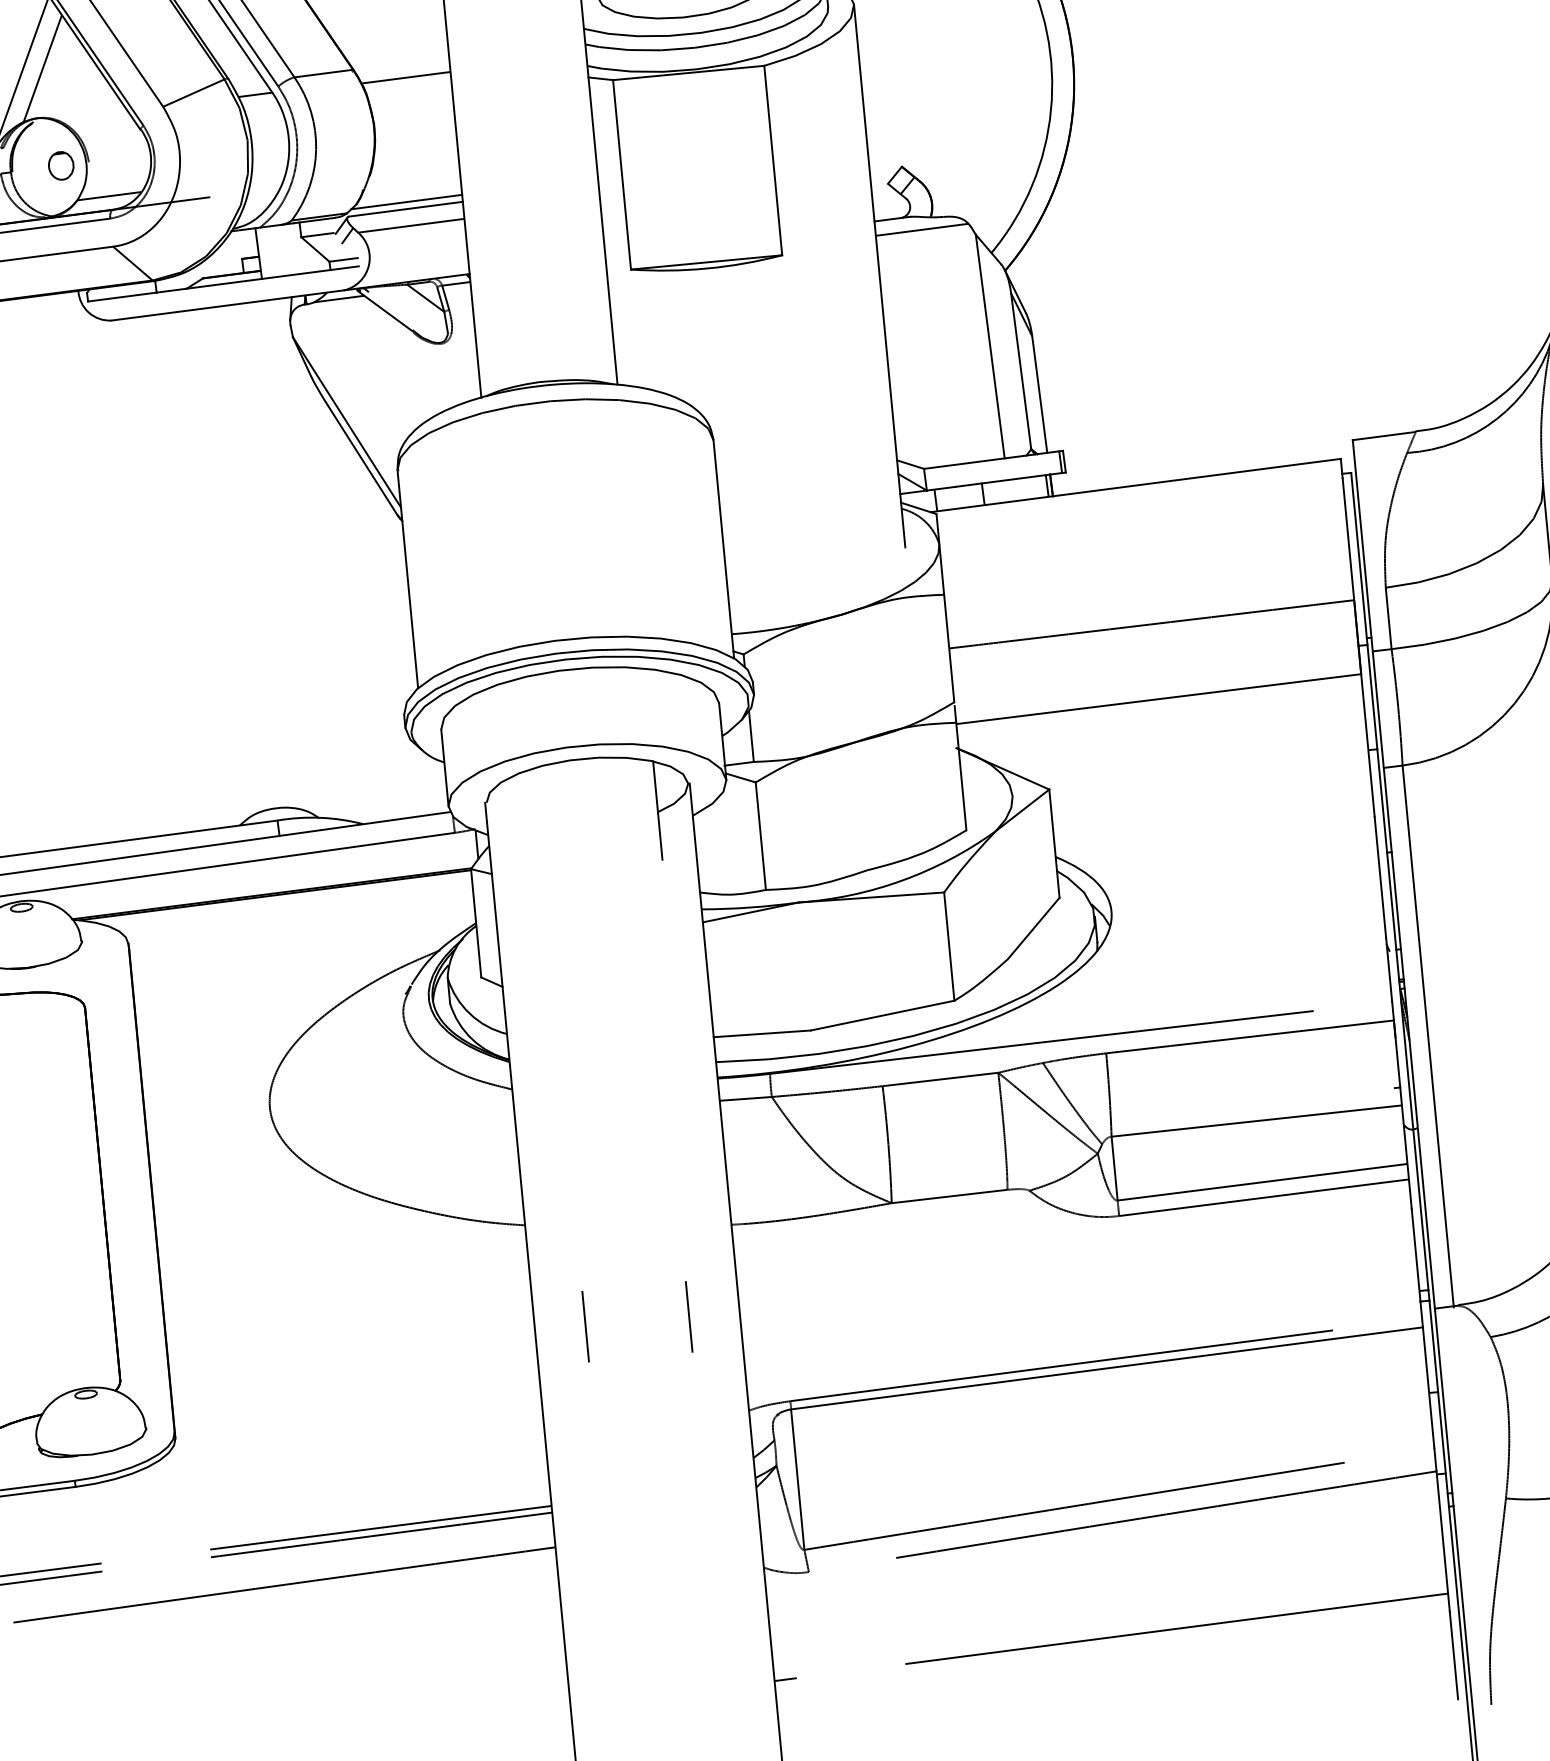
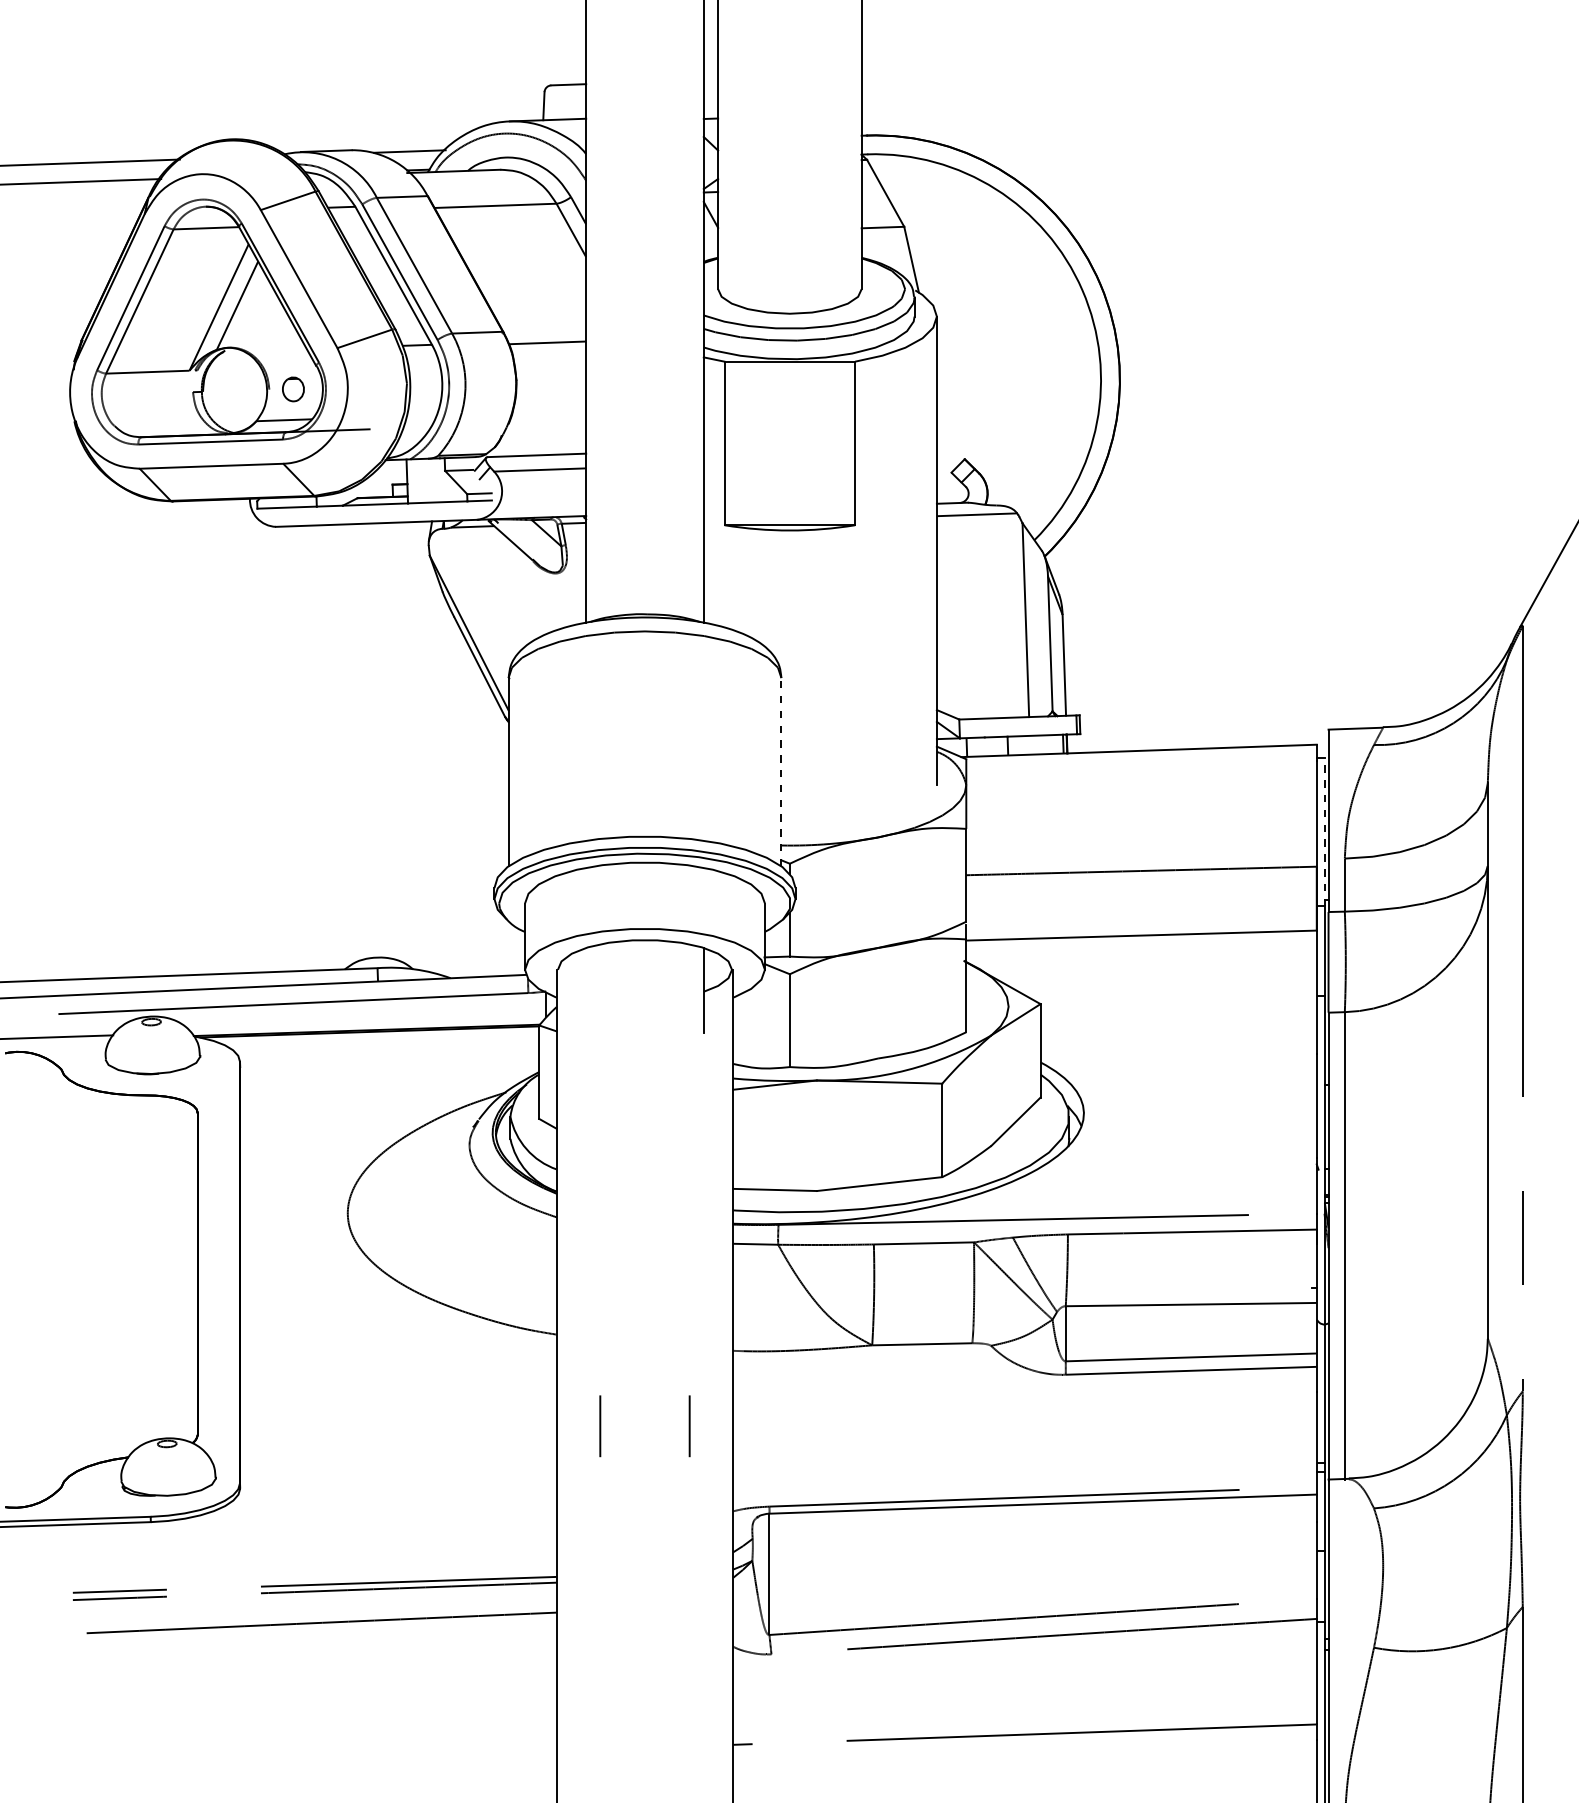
part: (61, 165) -> (293, 389), moved
line: (407, 202) -> (538, 449), removed
line: (723, 548) -> (781, 771), solid -> dashed
line: (1359, 558) -> (1324, 831), solid -> dashed

